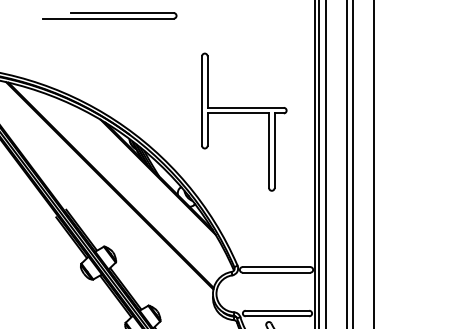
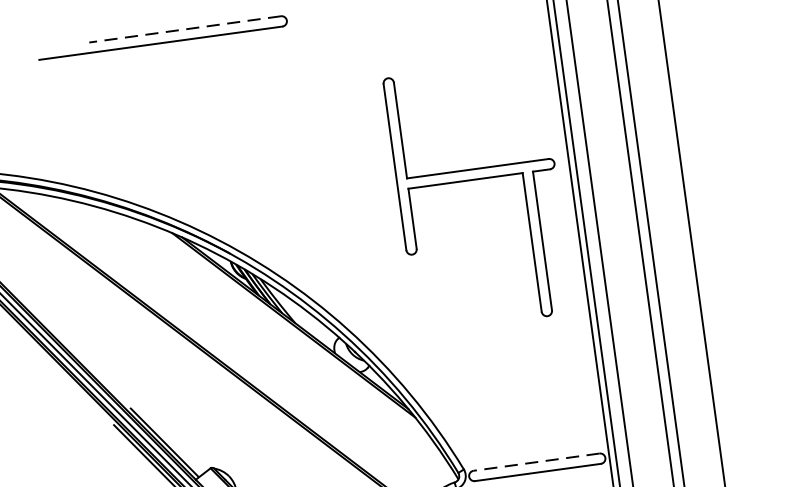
line: (122, 13) -> (185, 30), solid -> dashed
part: (244, 113) -> (476, 179), moved
line: (276, 267) -> (536, 462), solid -> dashed

